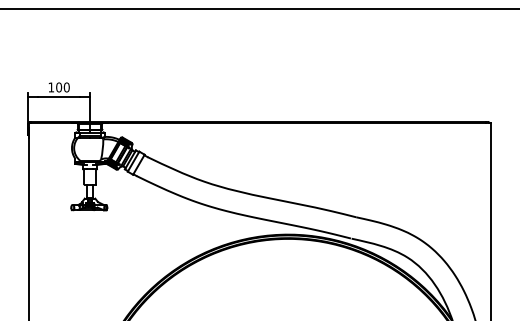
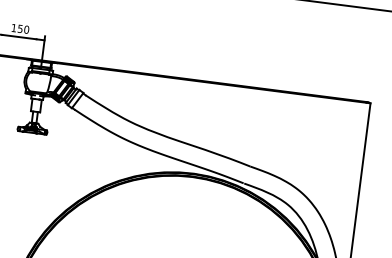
text: (59, 87) -> (20, 29), 100 -> 150

